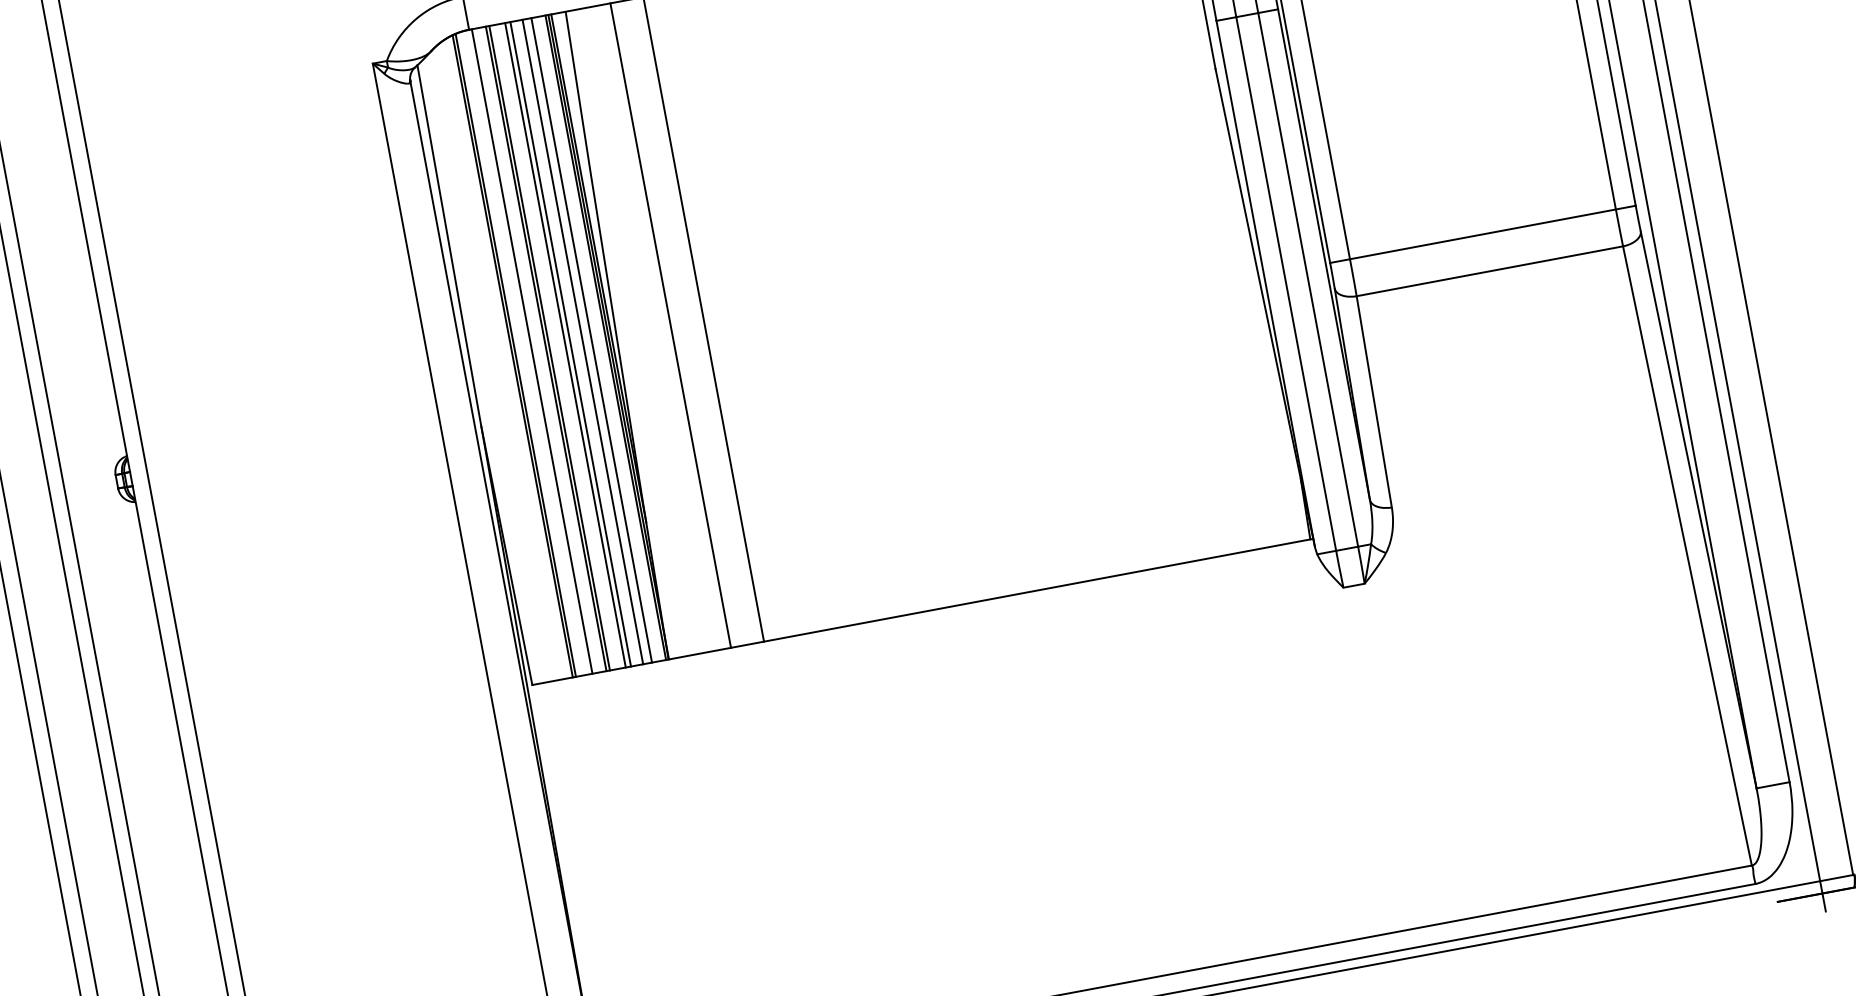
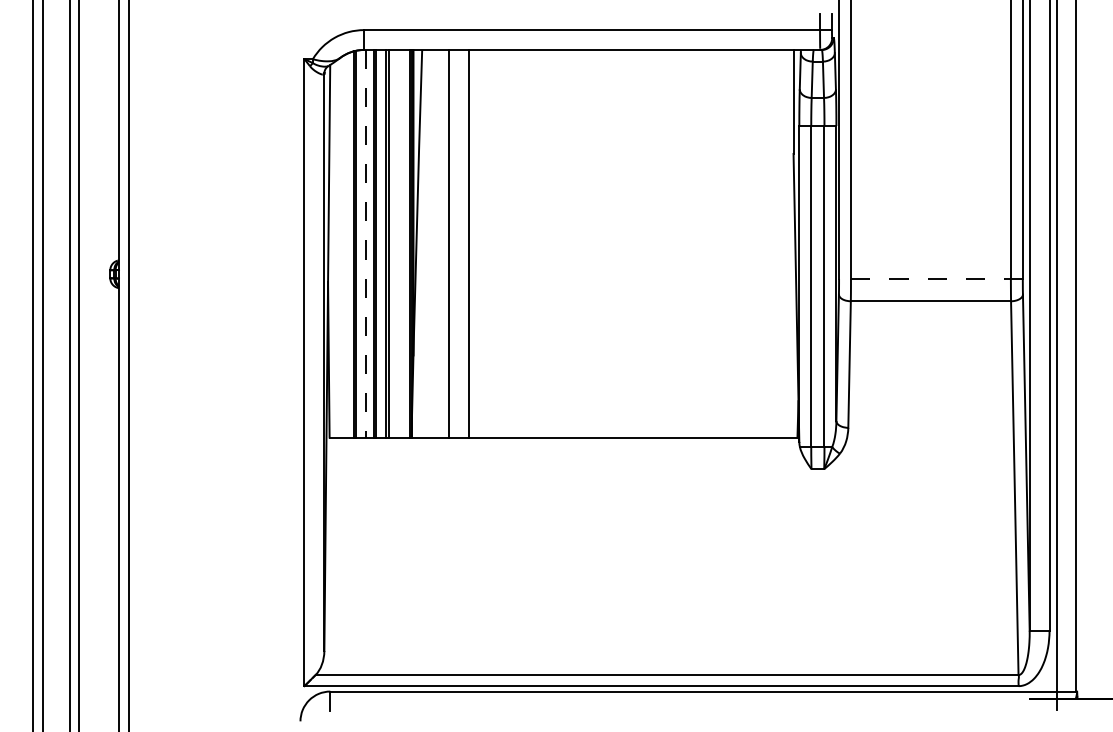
line: (1482, 235) -> (930, 279), solid -> dashed
line: (591, 339) -> (401, 243), removed
line: (583, 341) -> (396, 243), removed
line: (531, 351) -> (365, 243), solid -> dashed

